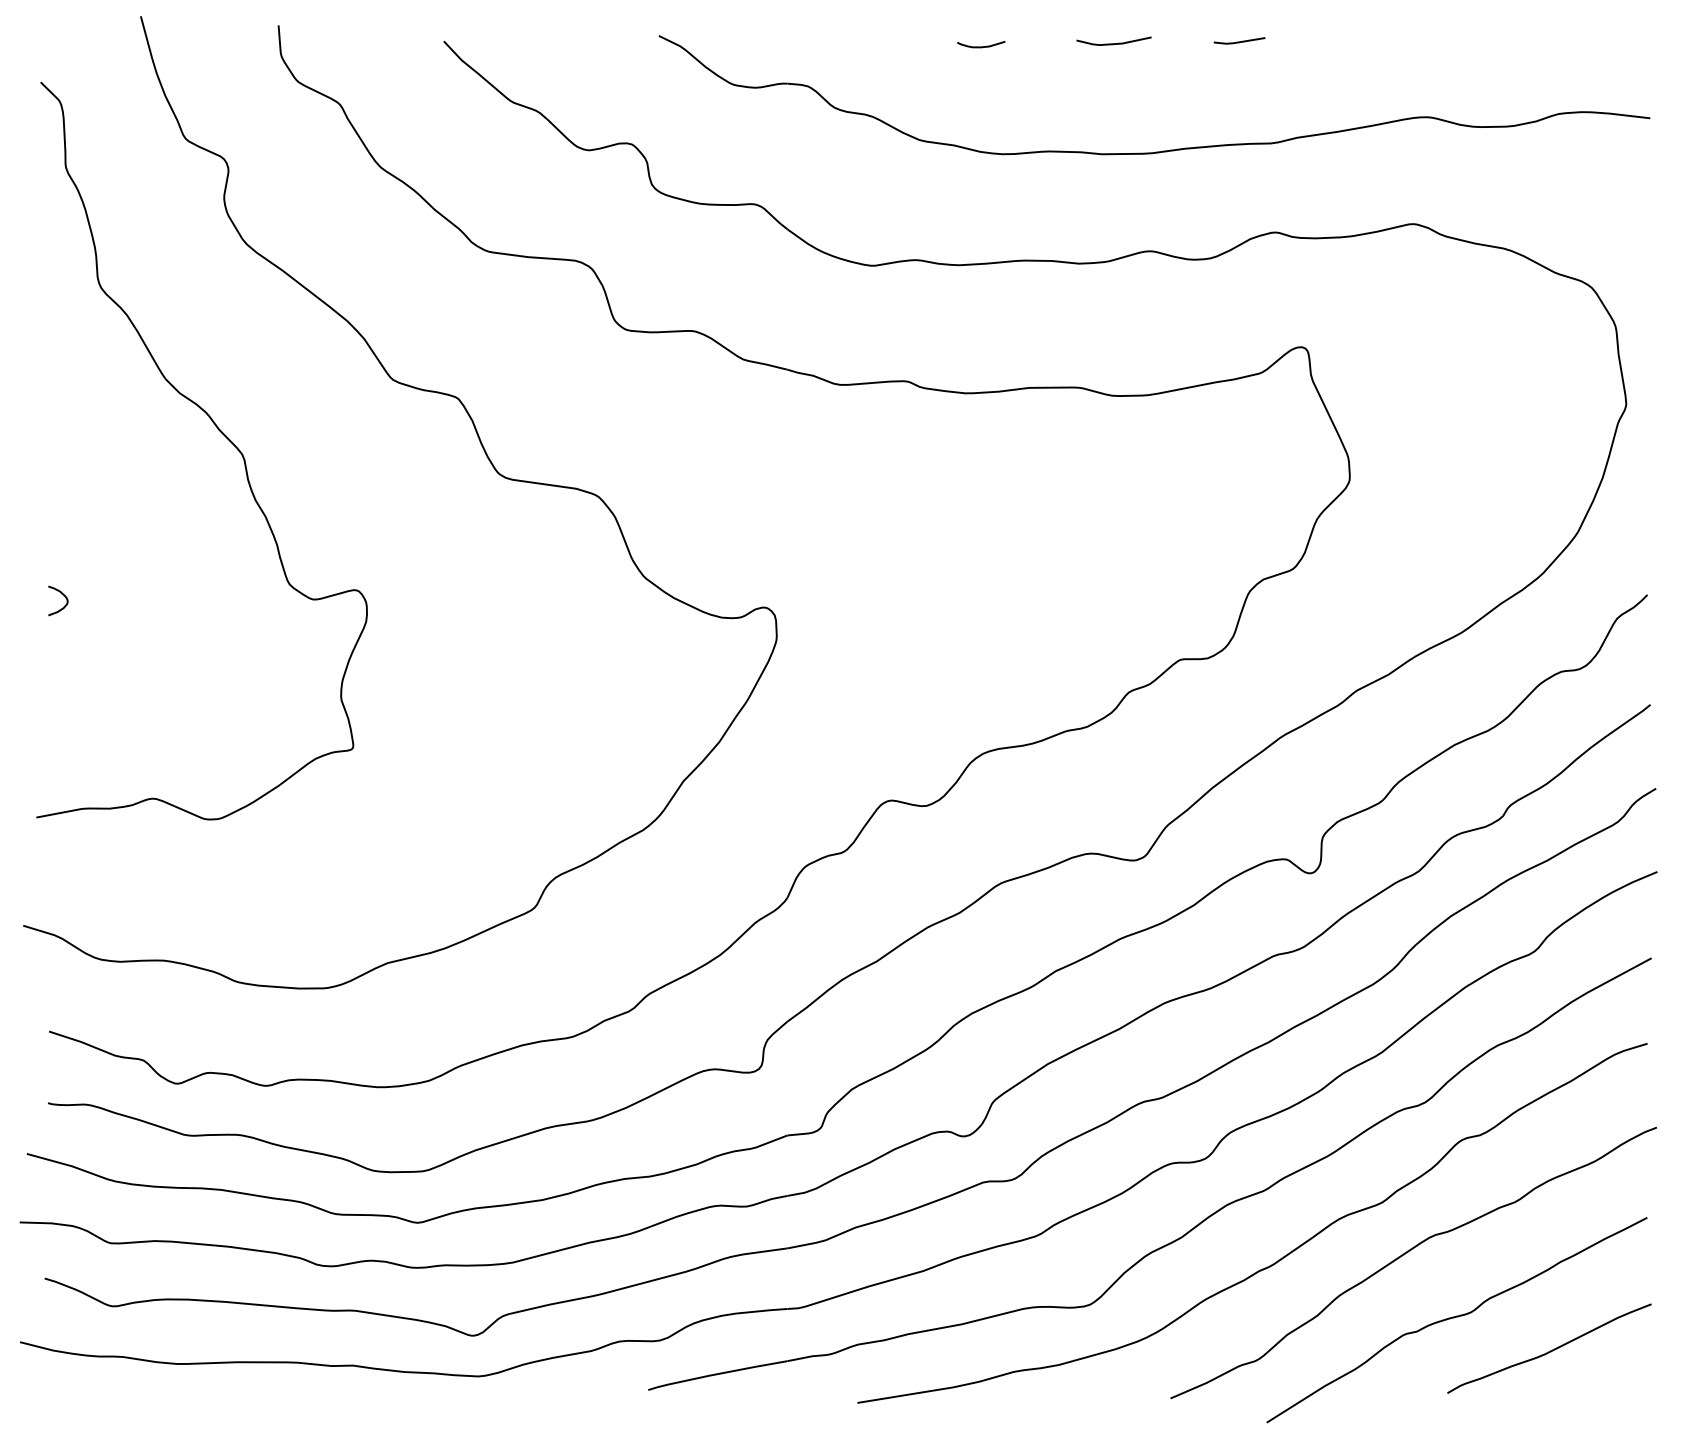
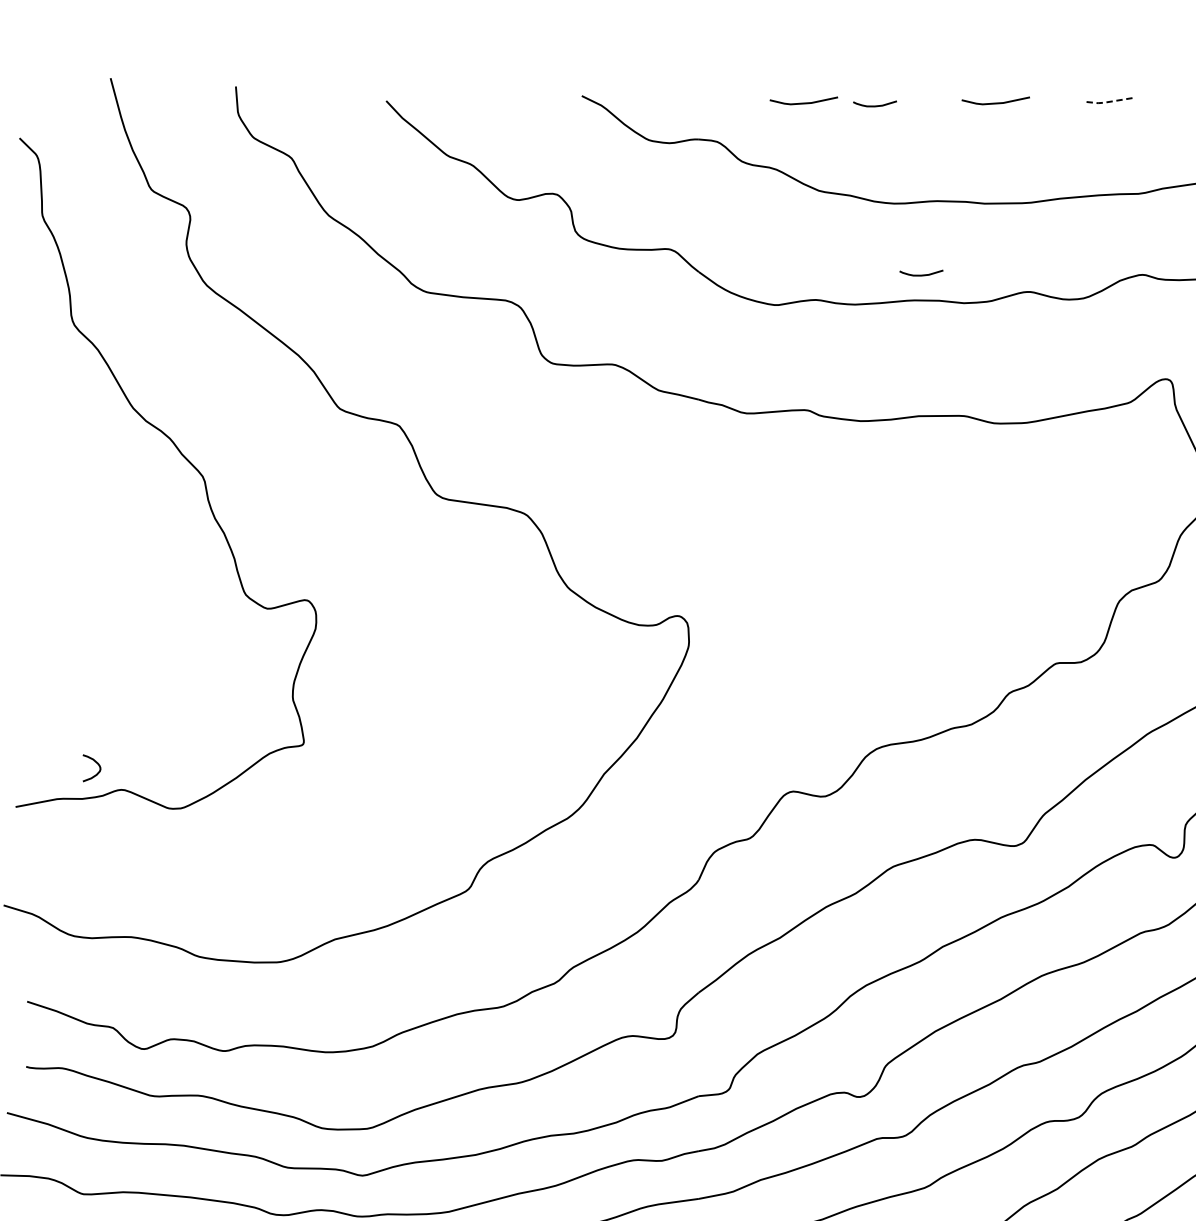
line: (1239, 42) -> (1109, 102), solid -> dashed
line: (902, 43) -> (803, 102), added
curve: (1032, 232) -> (921, 274), added
curve: (62, 595) -> (95, 763), moved

